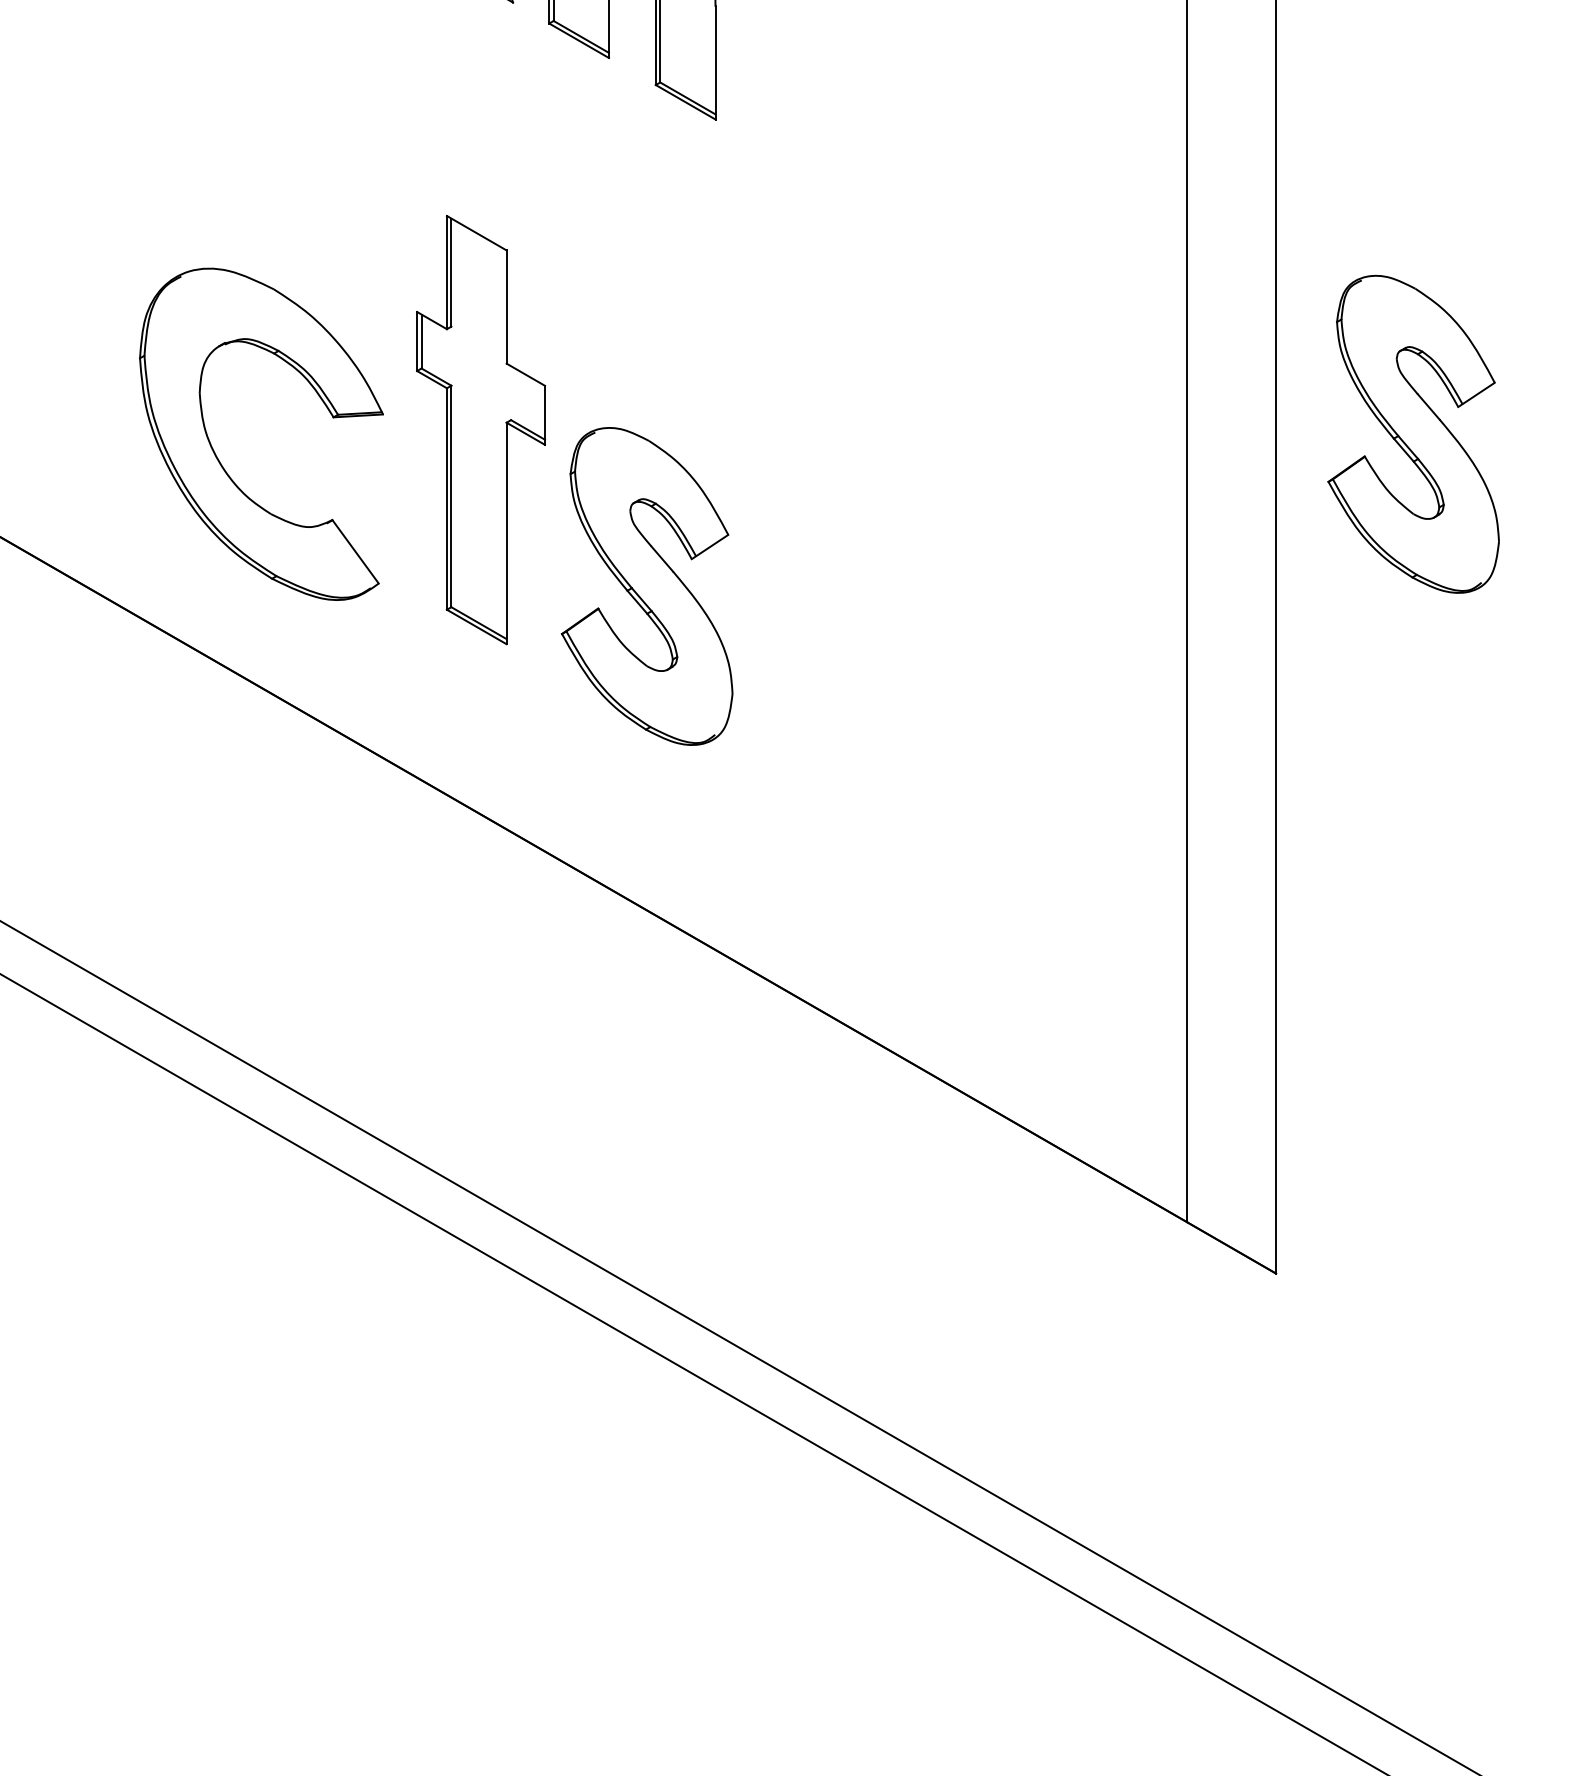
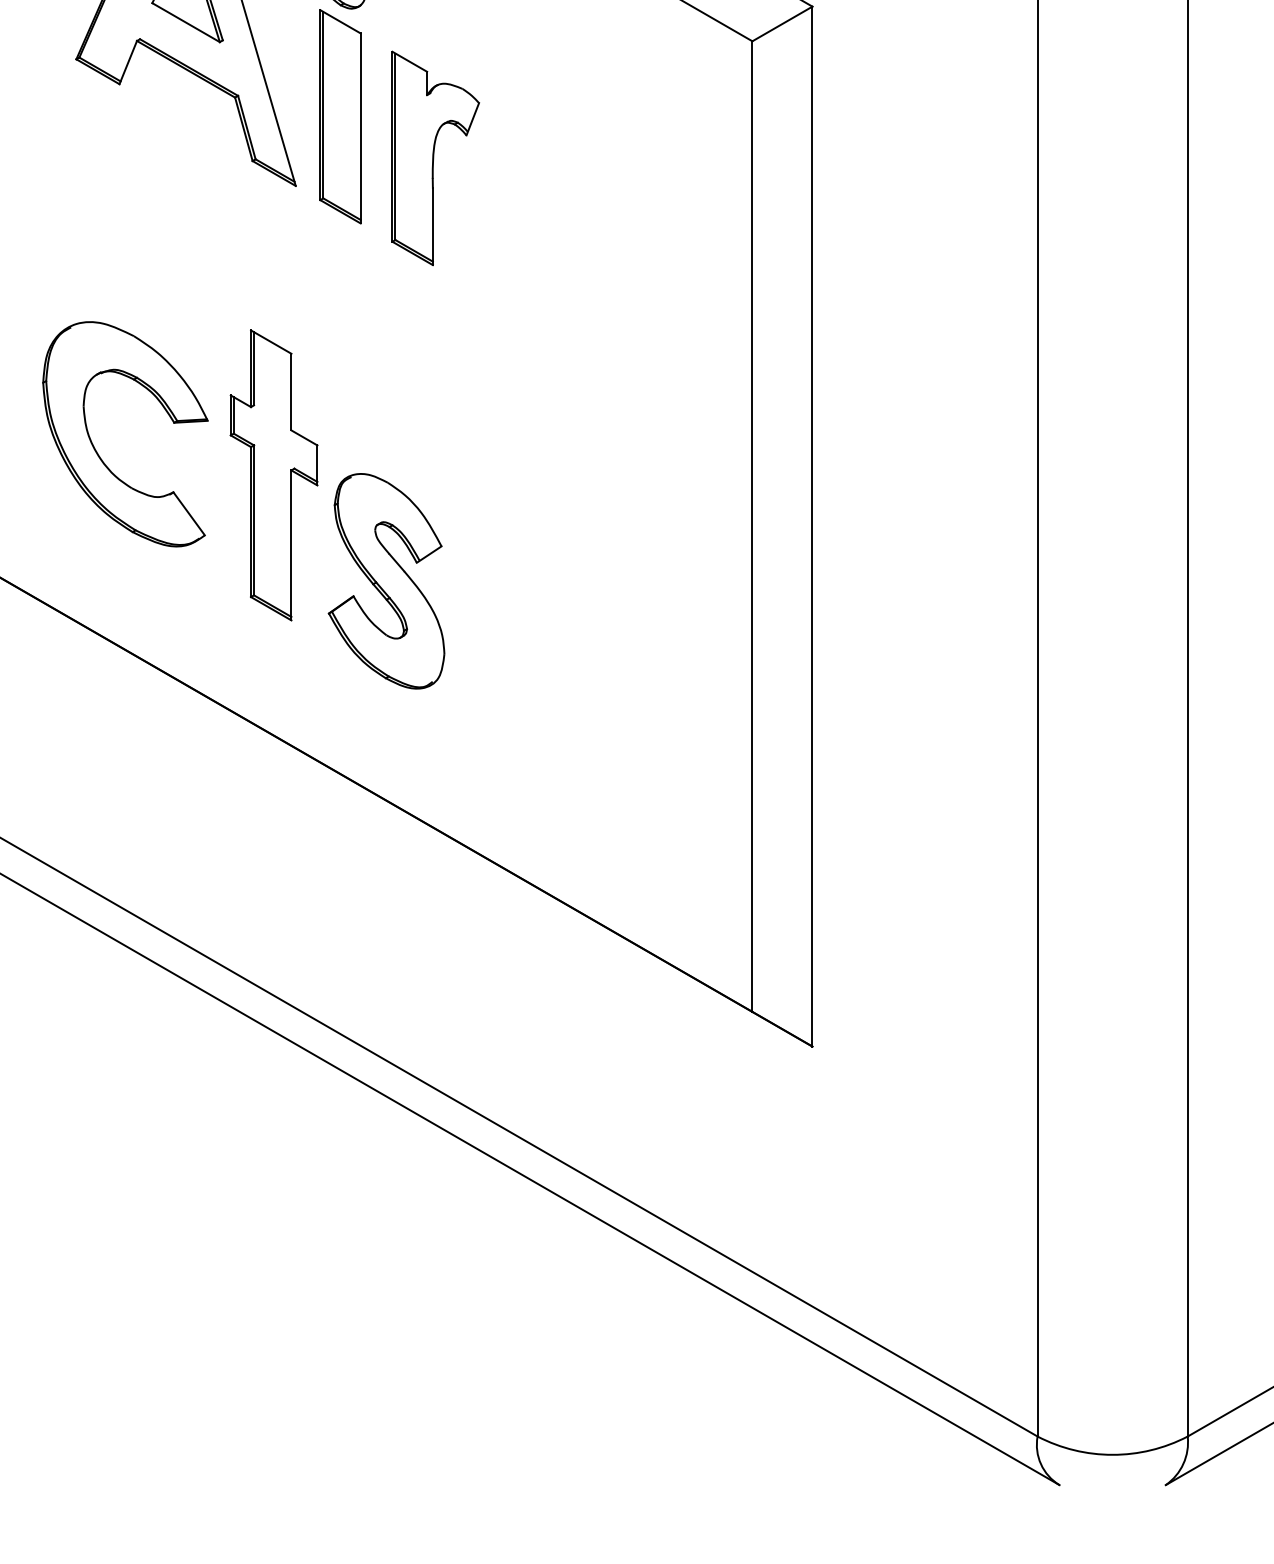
part: (1413, 434) -> (905, 478), removed
part: (220, 459) -> (97, 451), moved

